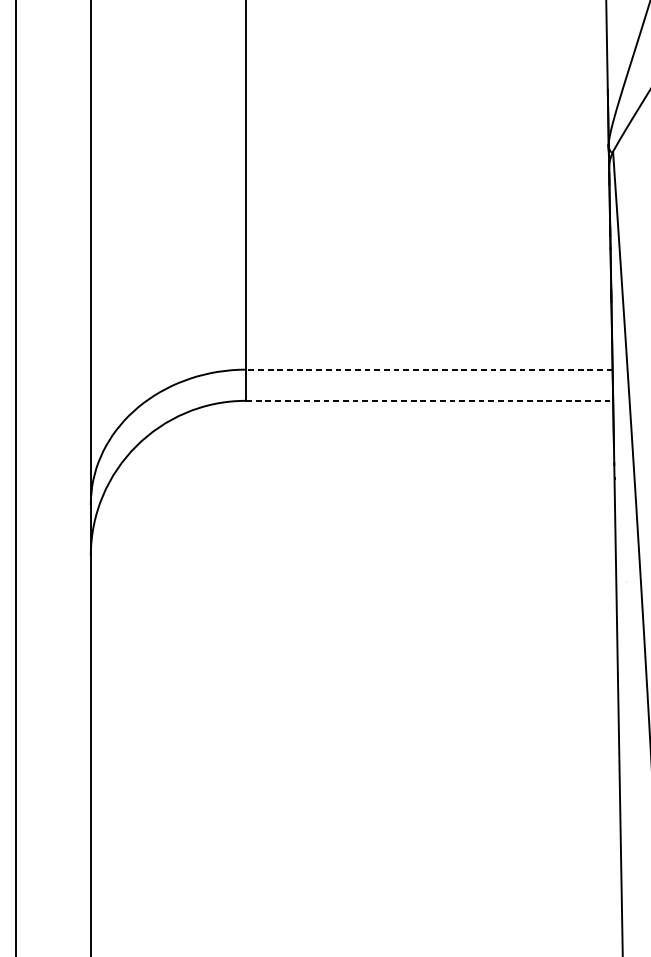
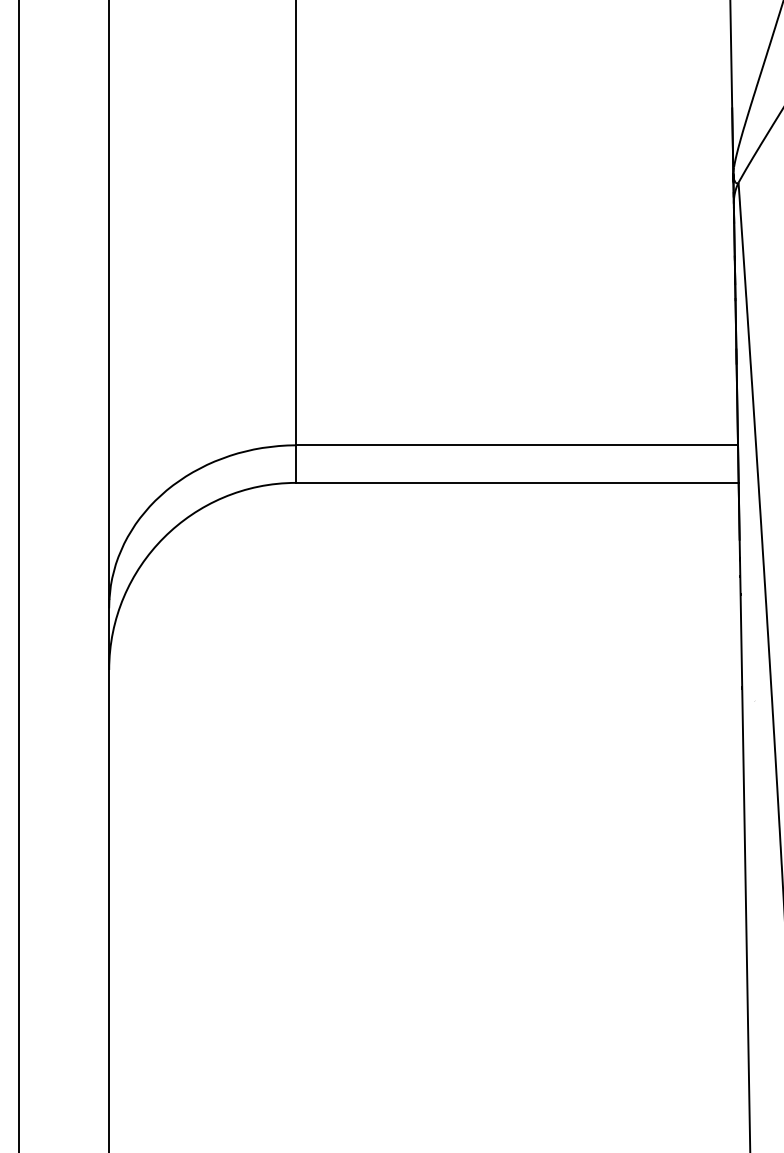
line: (429, 369) -> (517, 445), dashed -> solid
line: (429, 400) -> (517, 482), dashed -> solid

